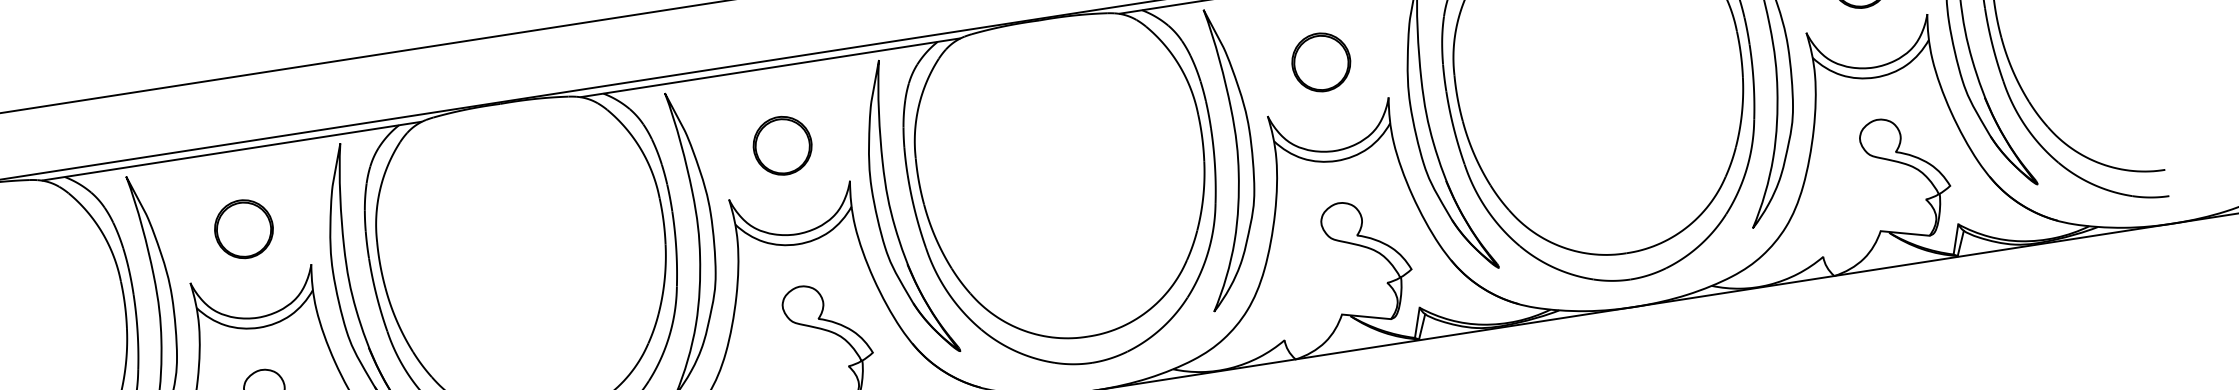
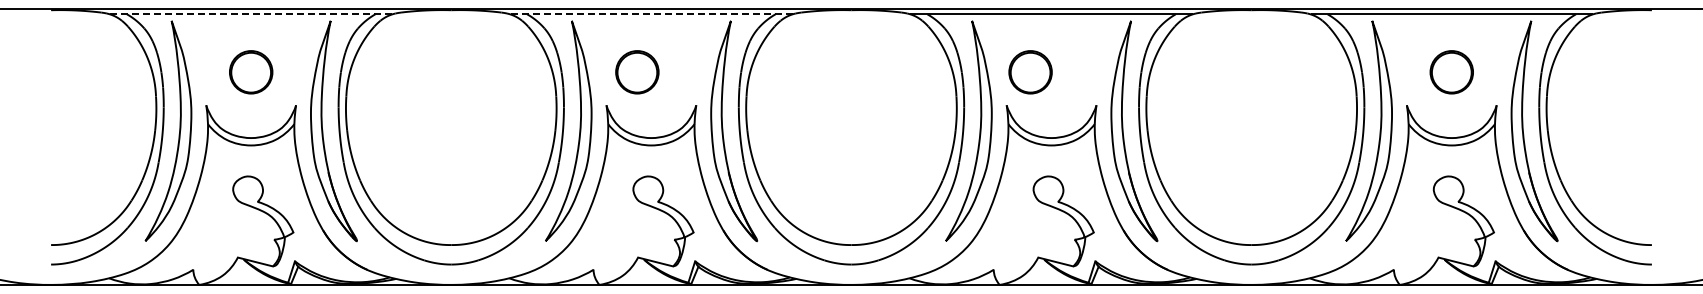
circle: (1321, 62) -> (1030, 72), moved
line: (769, 68) -> (650, 14), solid -> dashed
circle: (782, 146) -> (637, 72), moved
line: (231, 151) -> (250, 14), solid -> dashed

